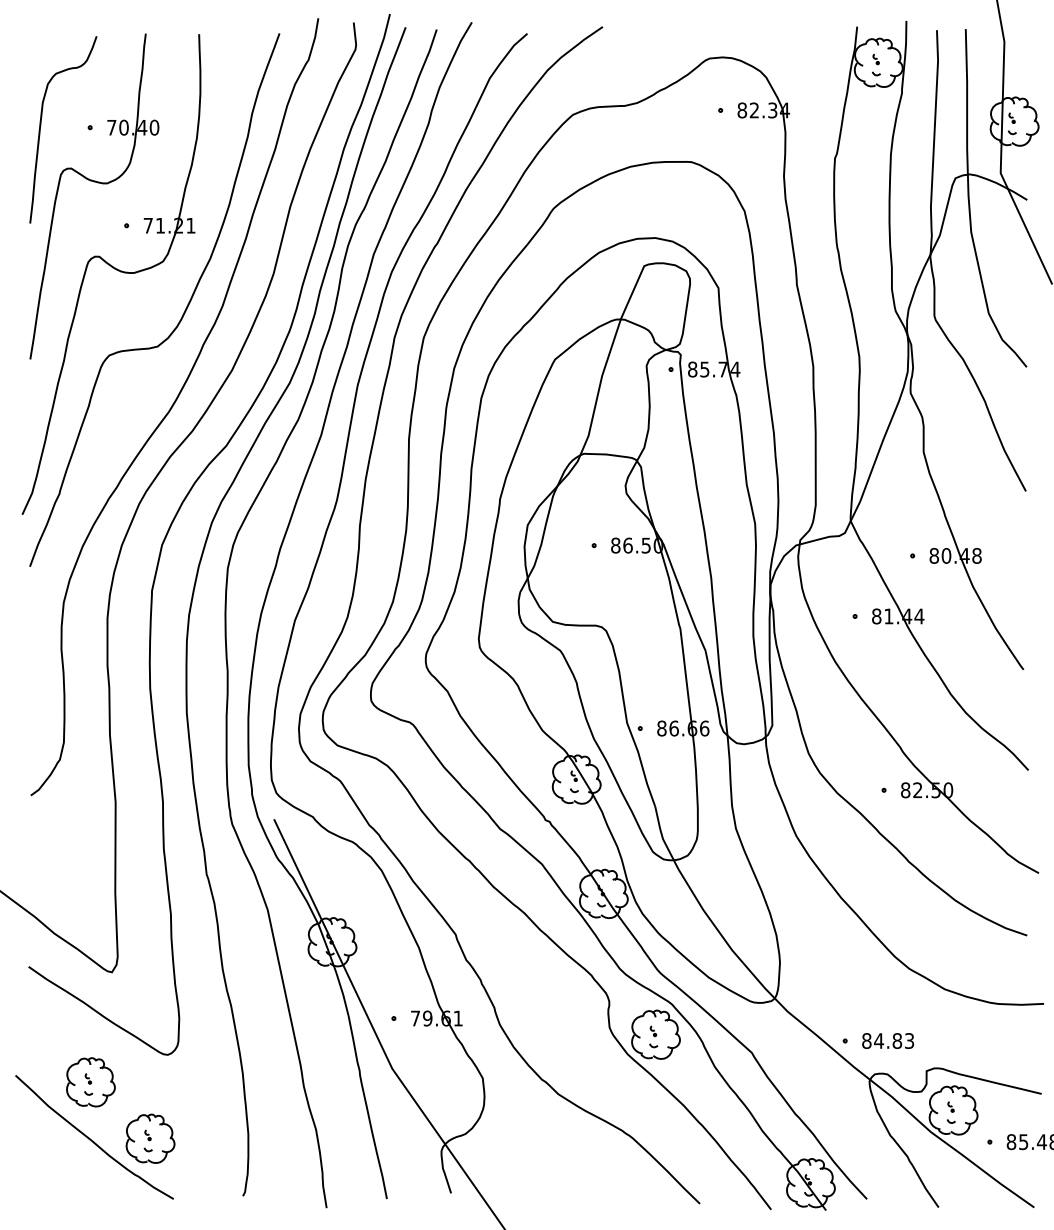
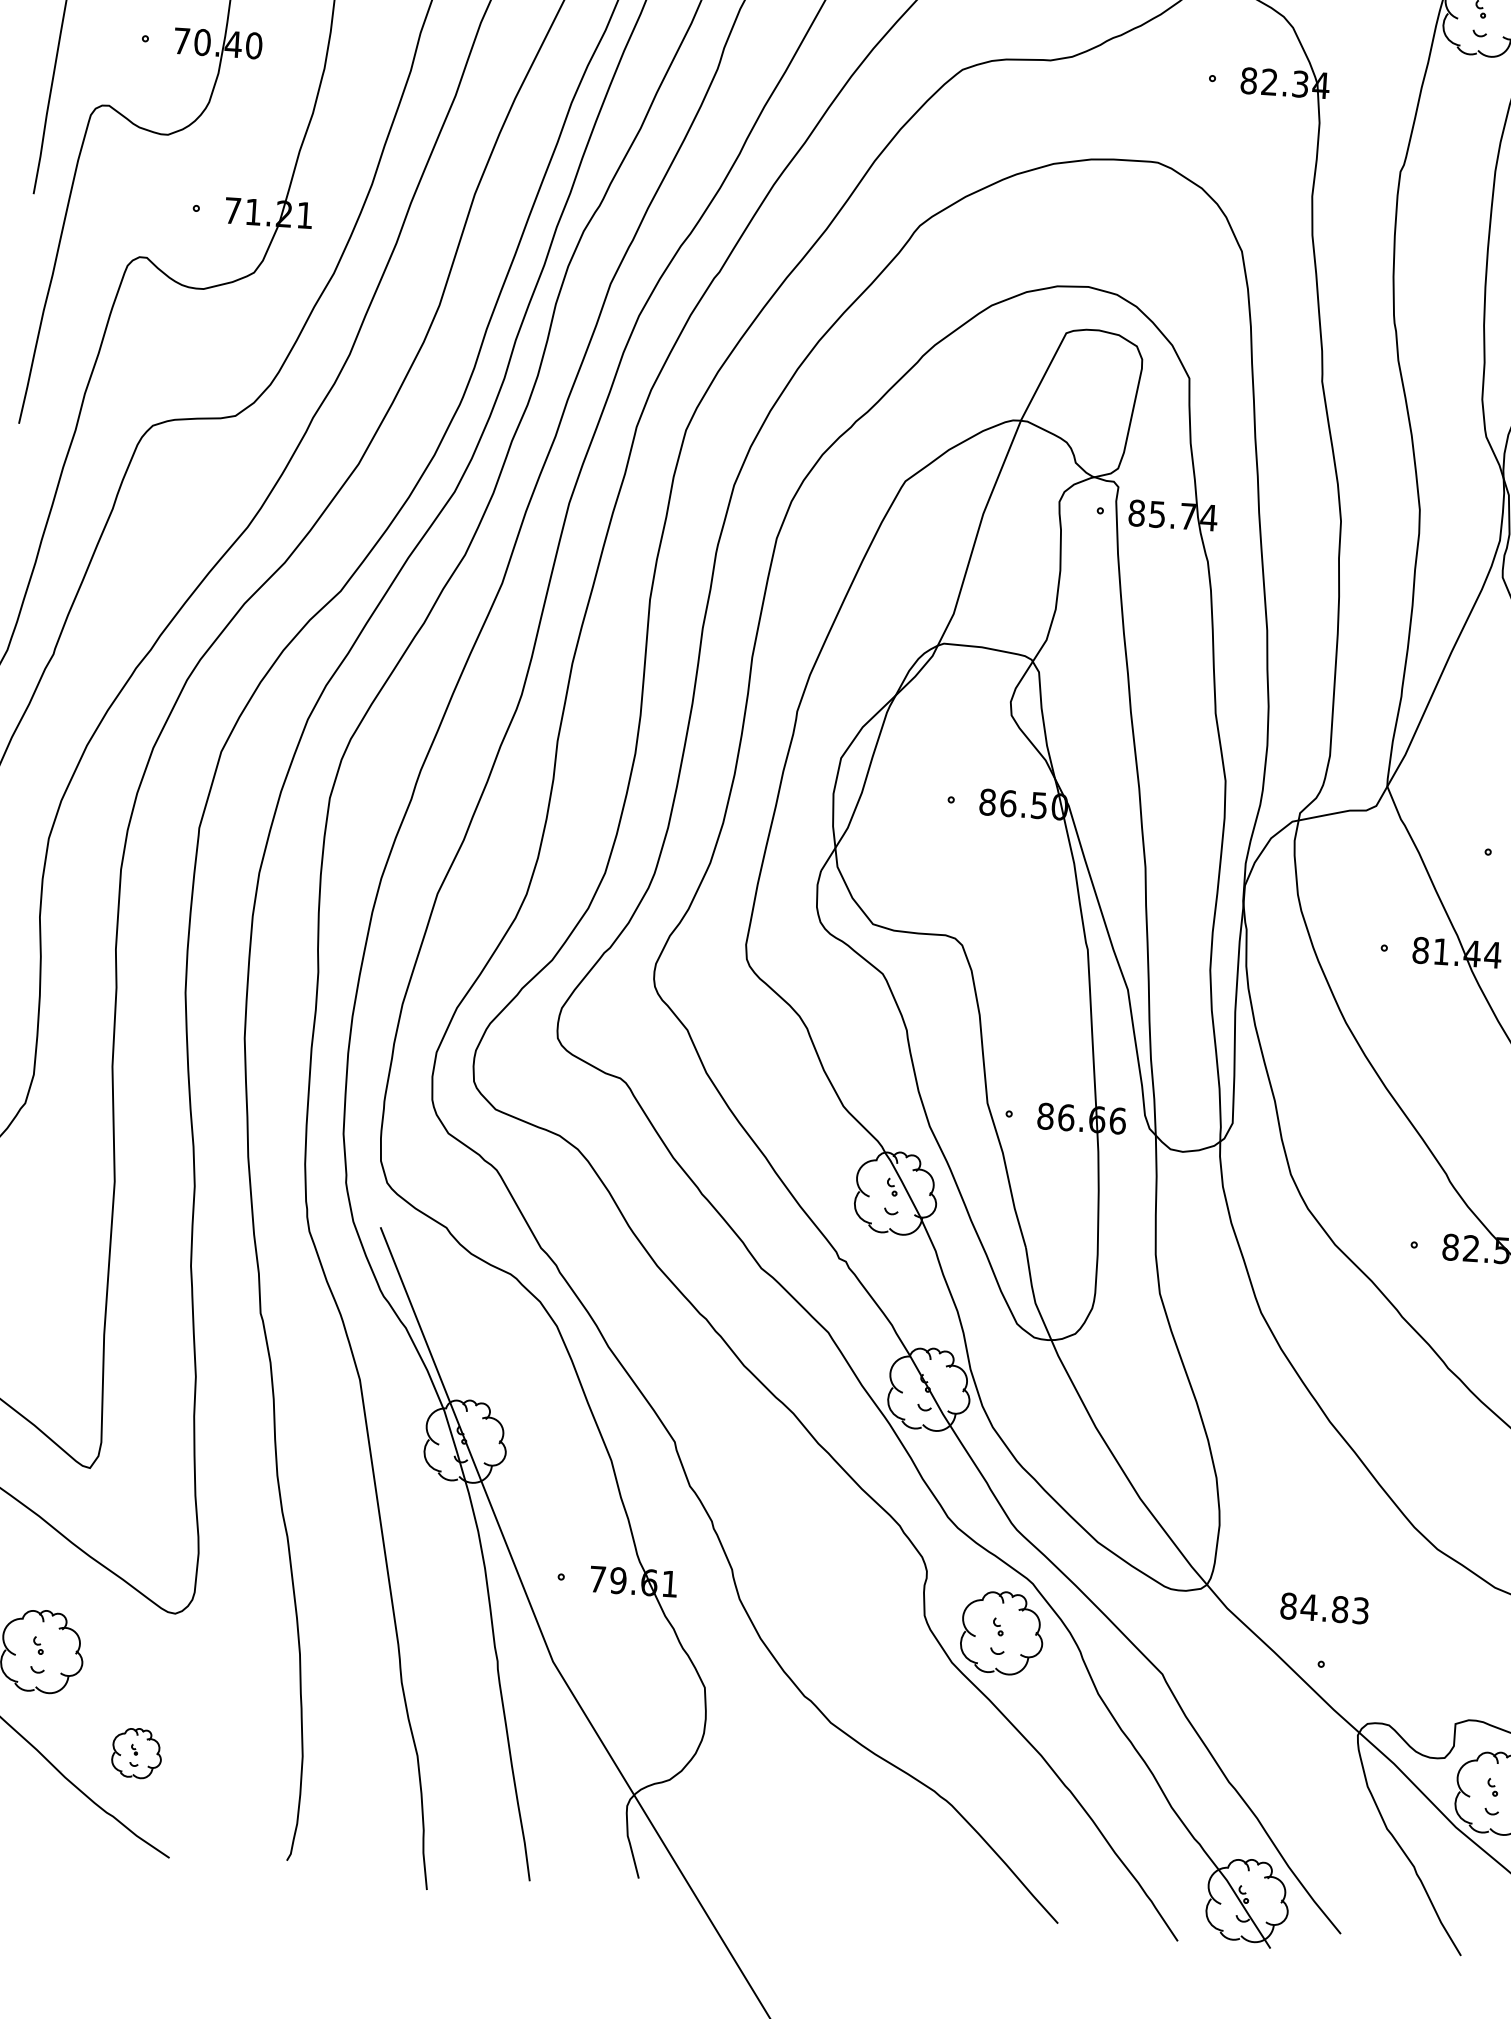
text: (888, 1040) -> (1325, 1607), moved
part: (150, 1138) -> (136, 1753), size x0.6

